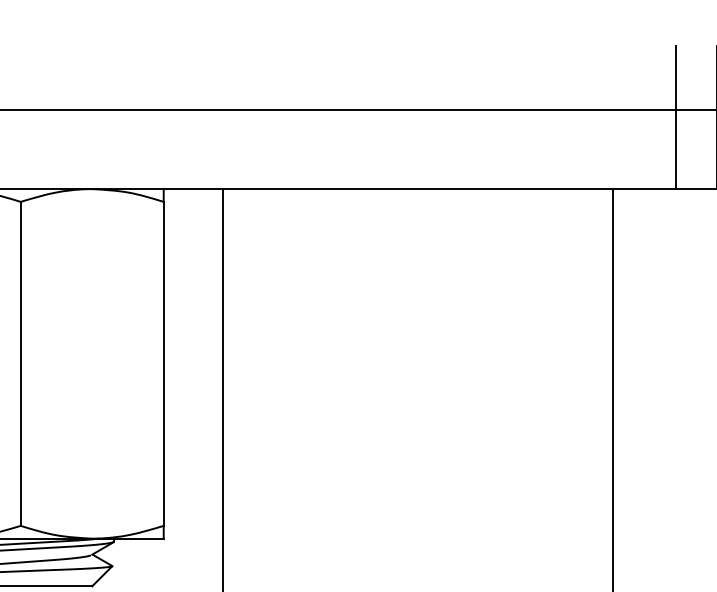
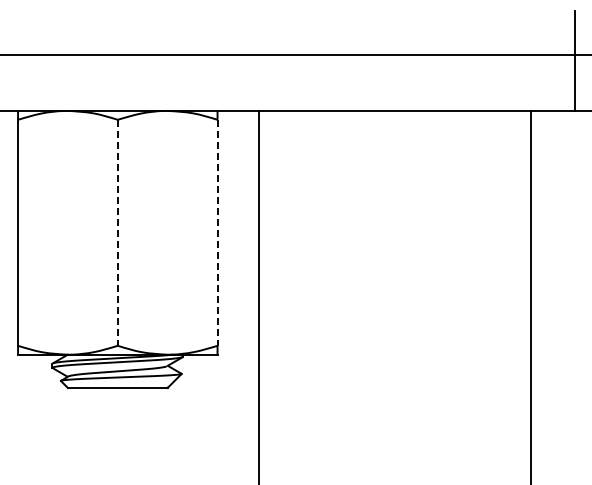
line: (20, 363) -> (117, 232), solid -> dashed
line: (163, 363) -> (217, 232), solid -> dashed

